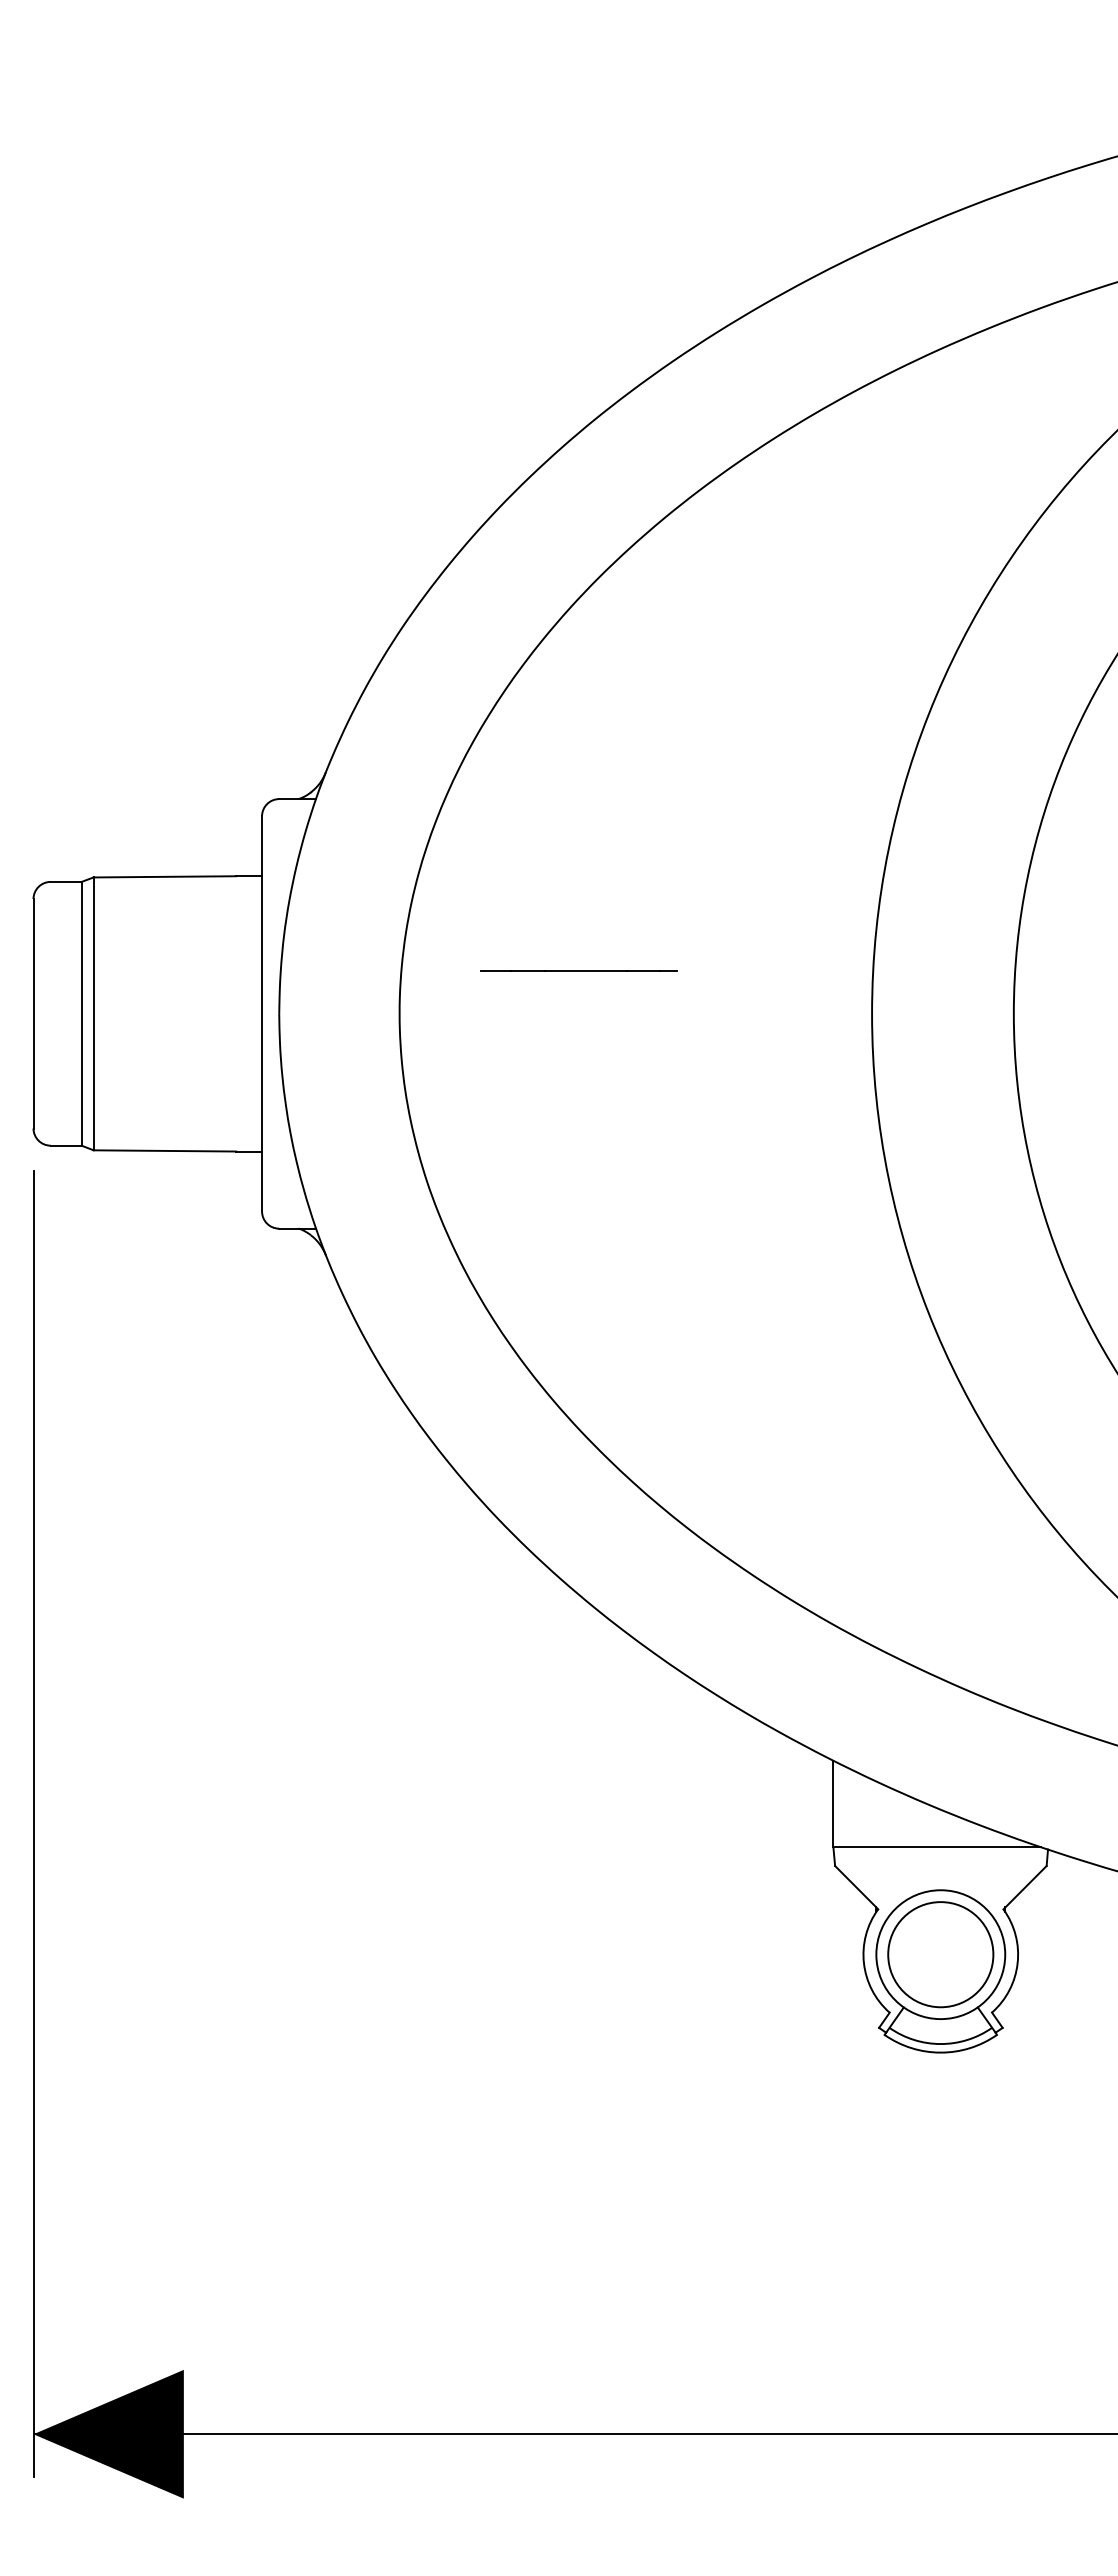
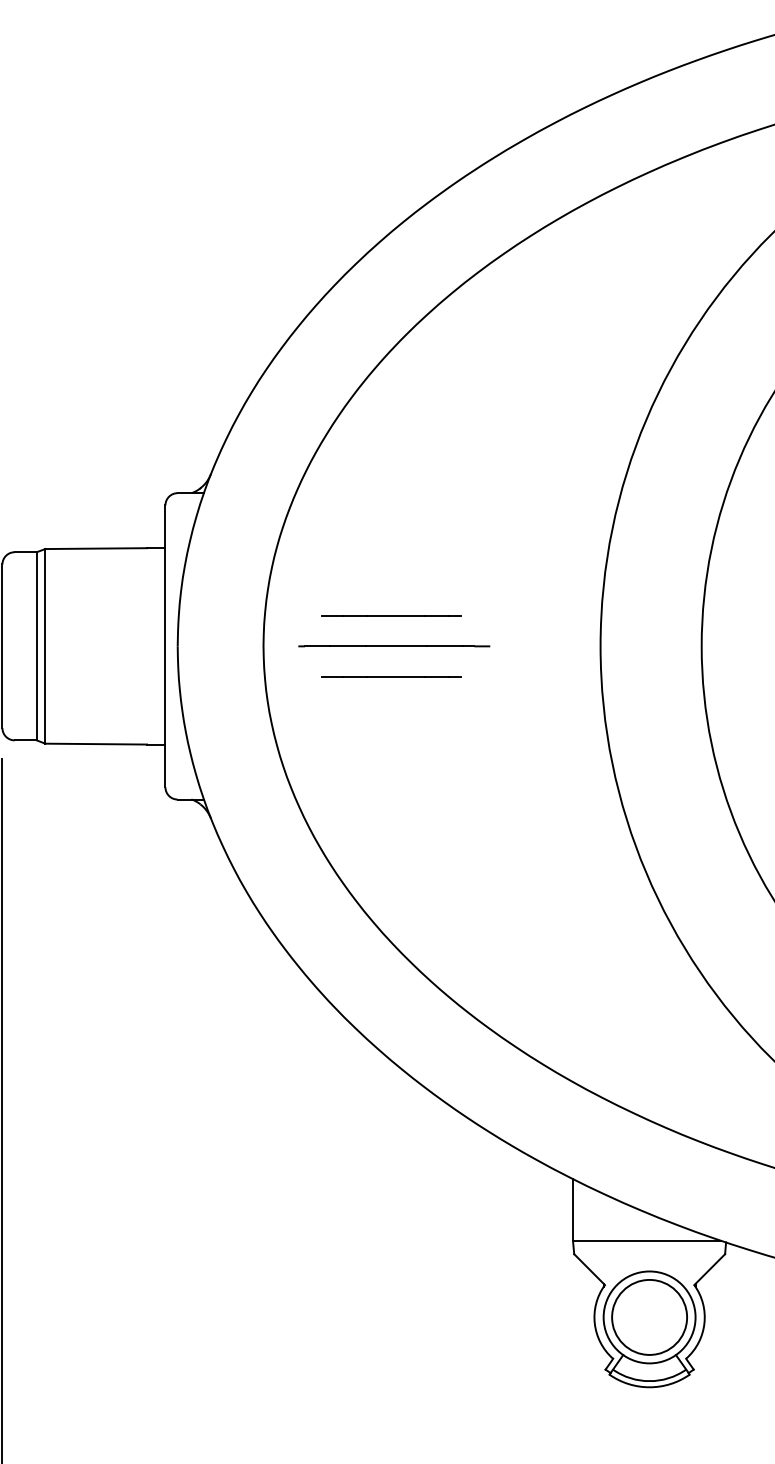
line: (582, 1013) -> (394, 646), added
line: (578, 1056) -> (391, 676), added

